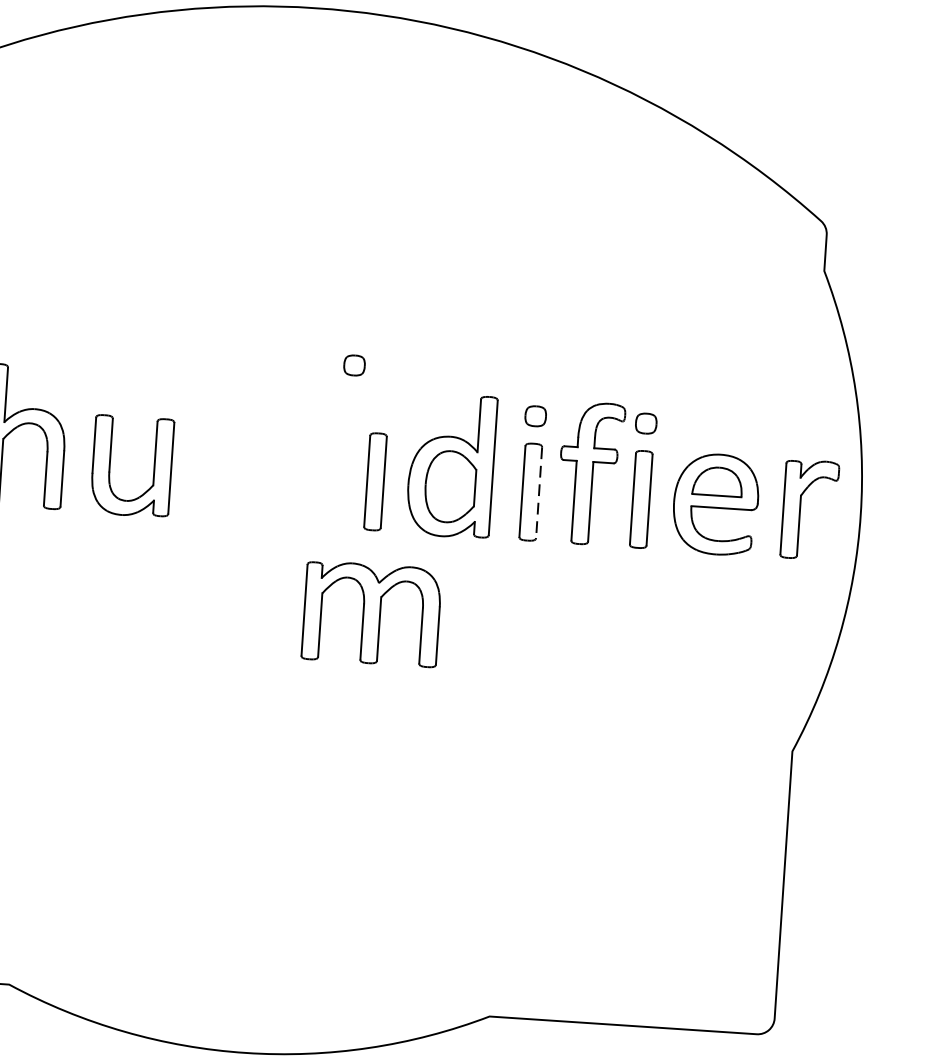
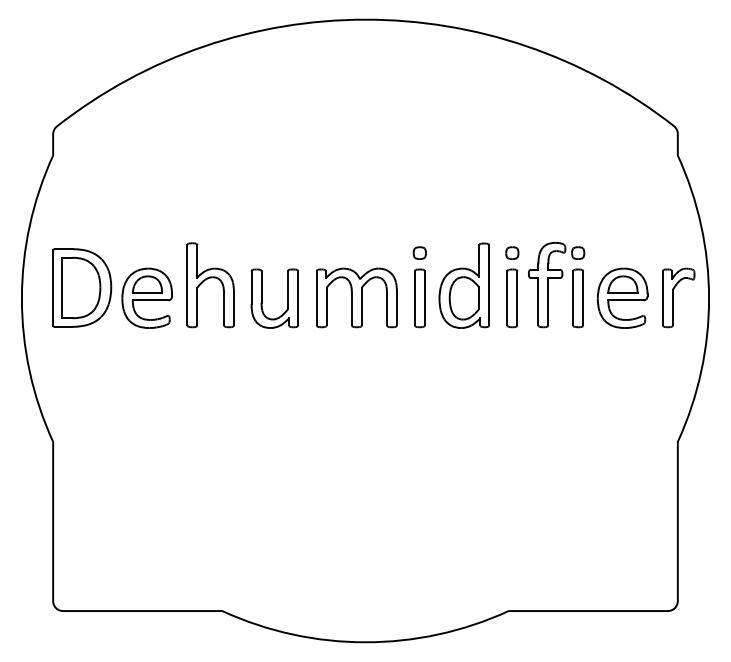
part: (354, 364) -> (419, 252), moved
line: (539, 492) -> (517, 298), dashed -> solid
part: (371, 613) -> (356, 297), moved

